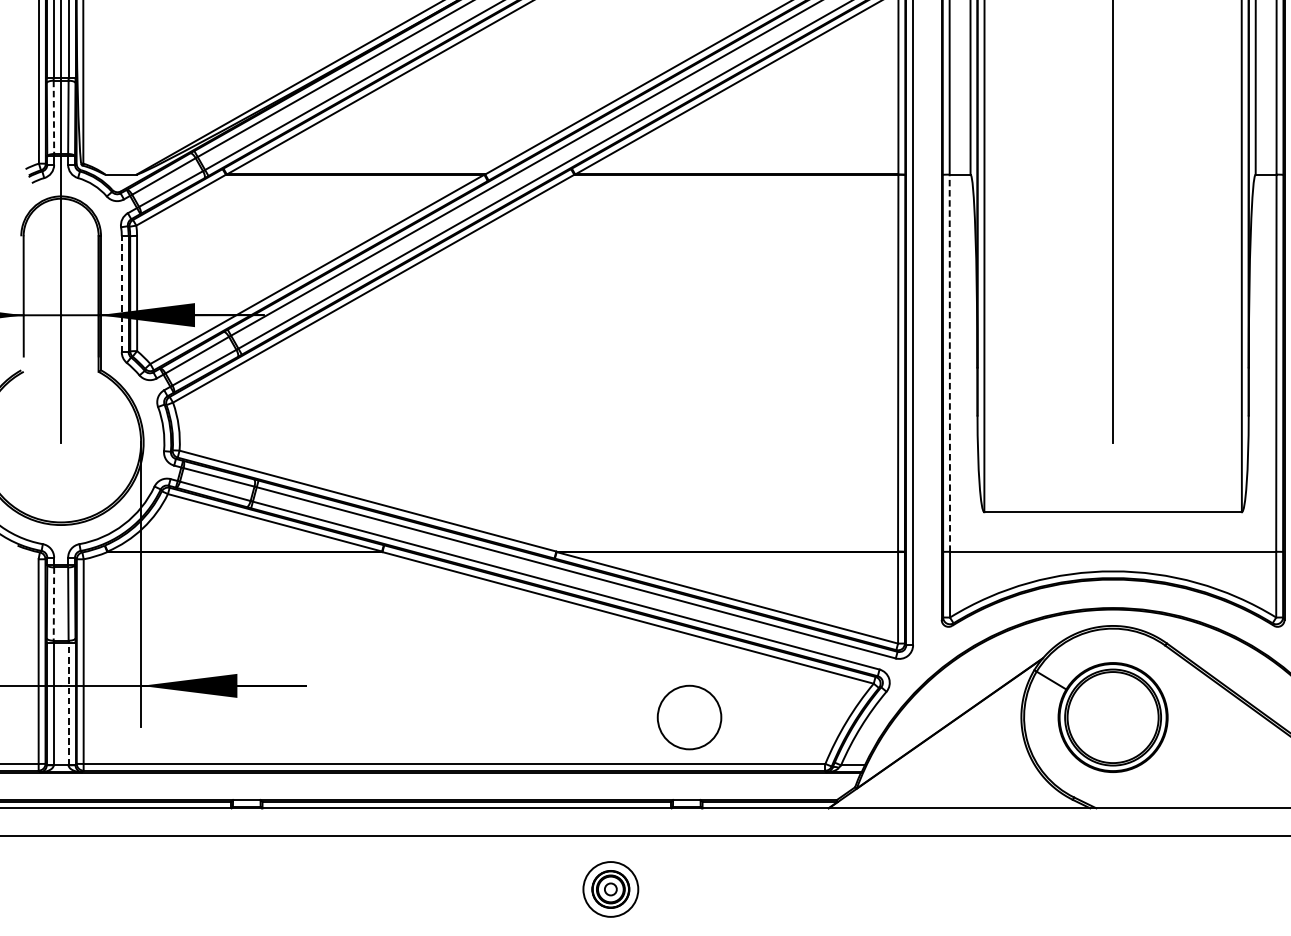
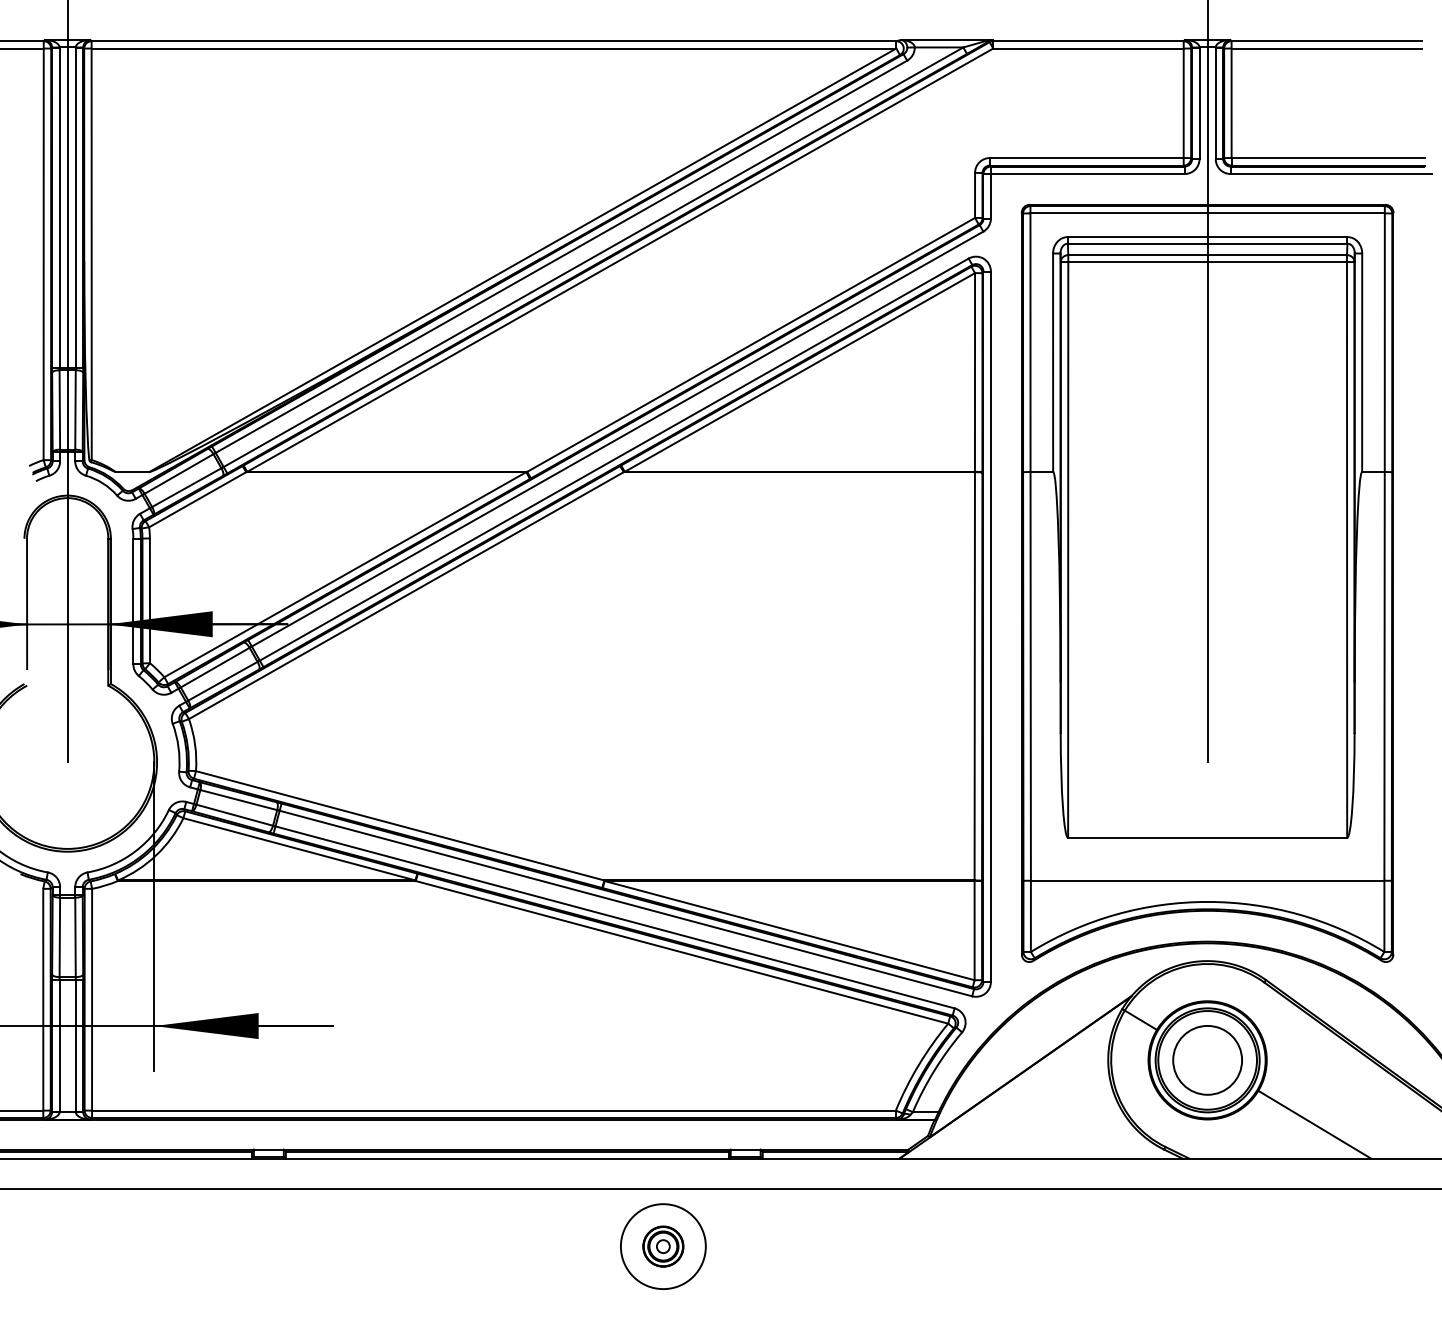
line: (53, 116) -> (59, 409), dashed -> solid
line: (121, 294) -> (133, 601), dashed -> solid
line: (949, 362) -> (1030, 675), dashed -> solid
line: (53, 604) -> (59, 937), dashed -> solid
line: (68, 703) -> (75, 1045), dashed -> solid
circle: (689, 717) -> (1207, 1060), moved
line: (1211, 776) -> (1314, 1124), added
circle: (610, 889) -> (662, 1246), size x1.43

